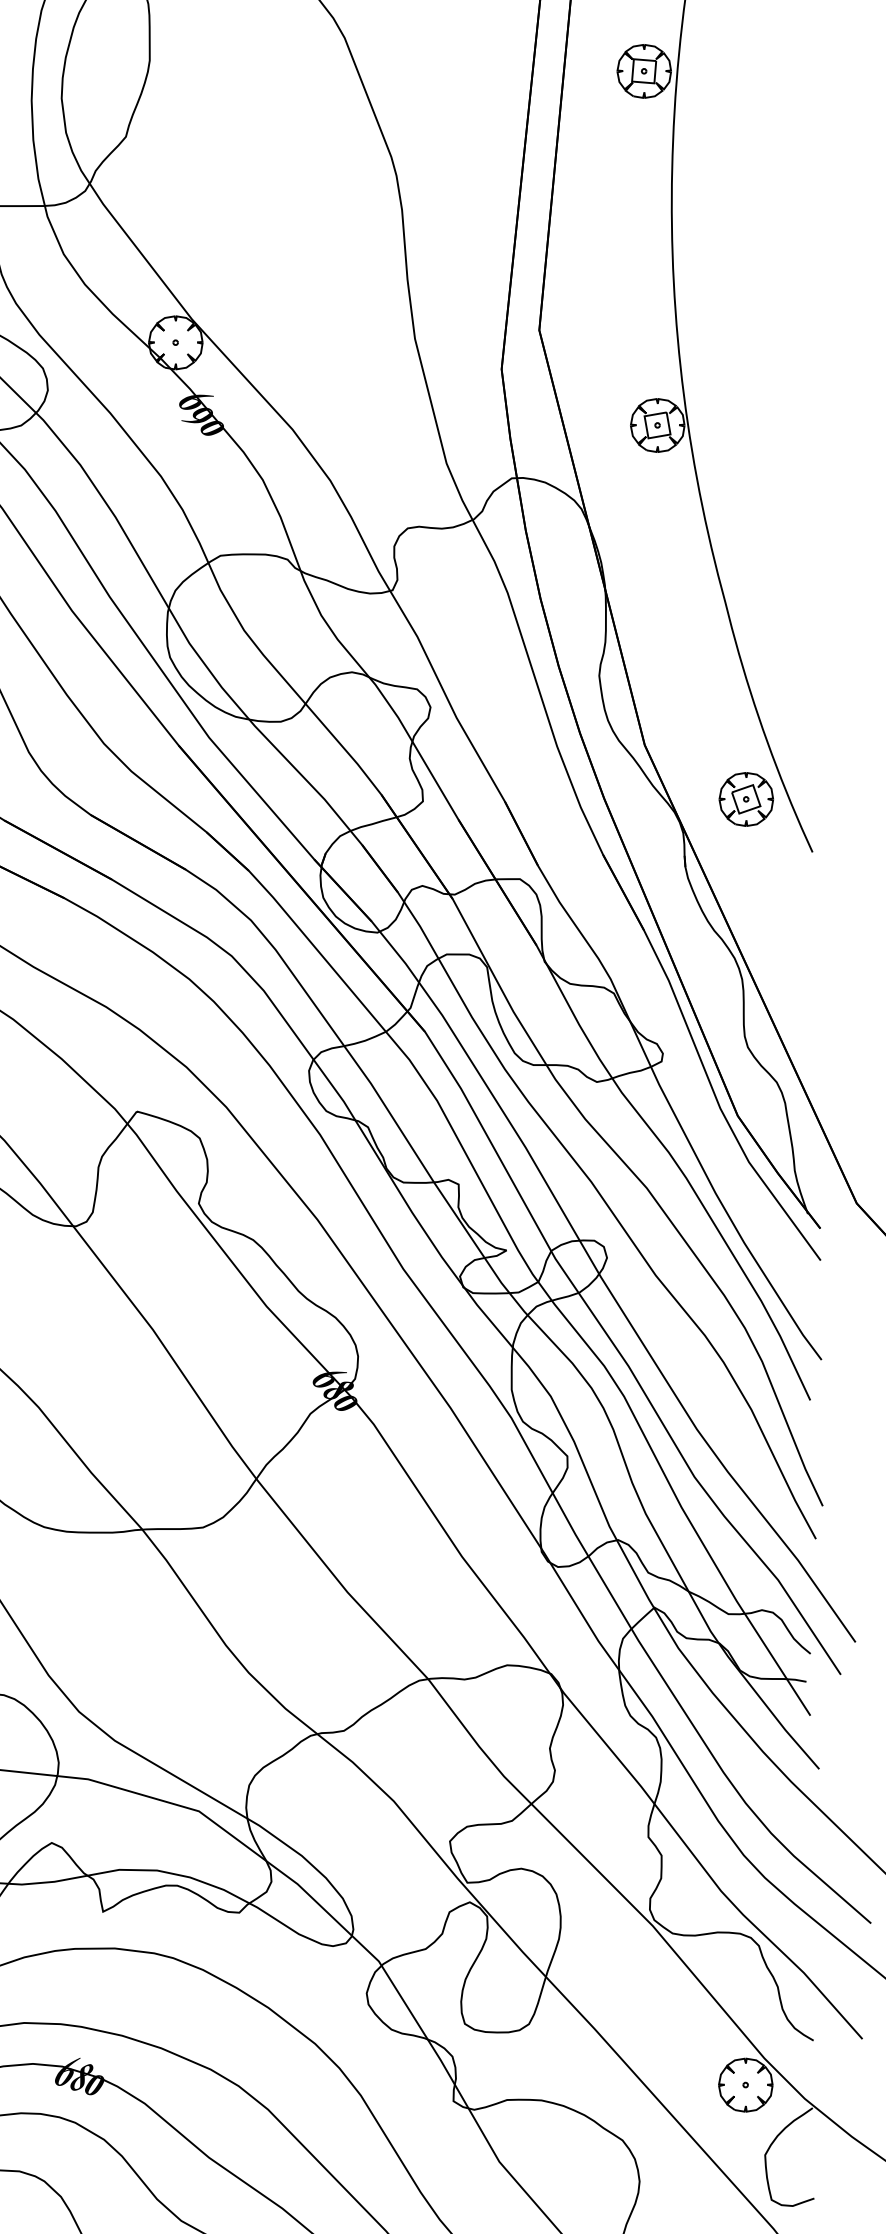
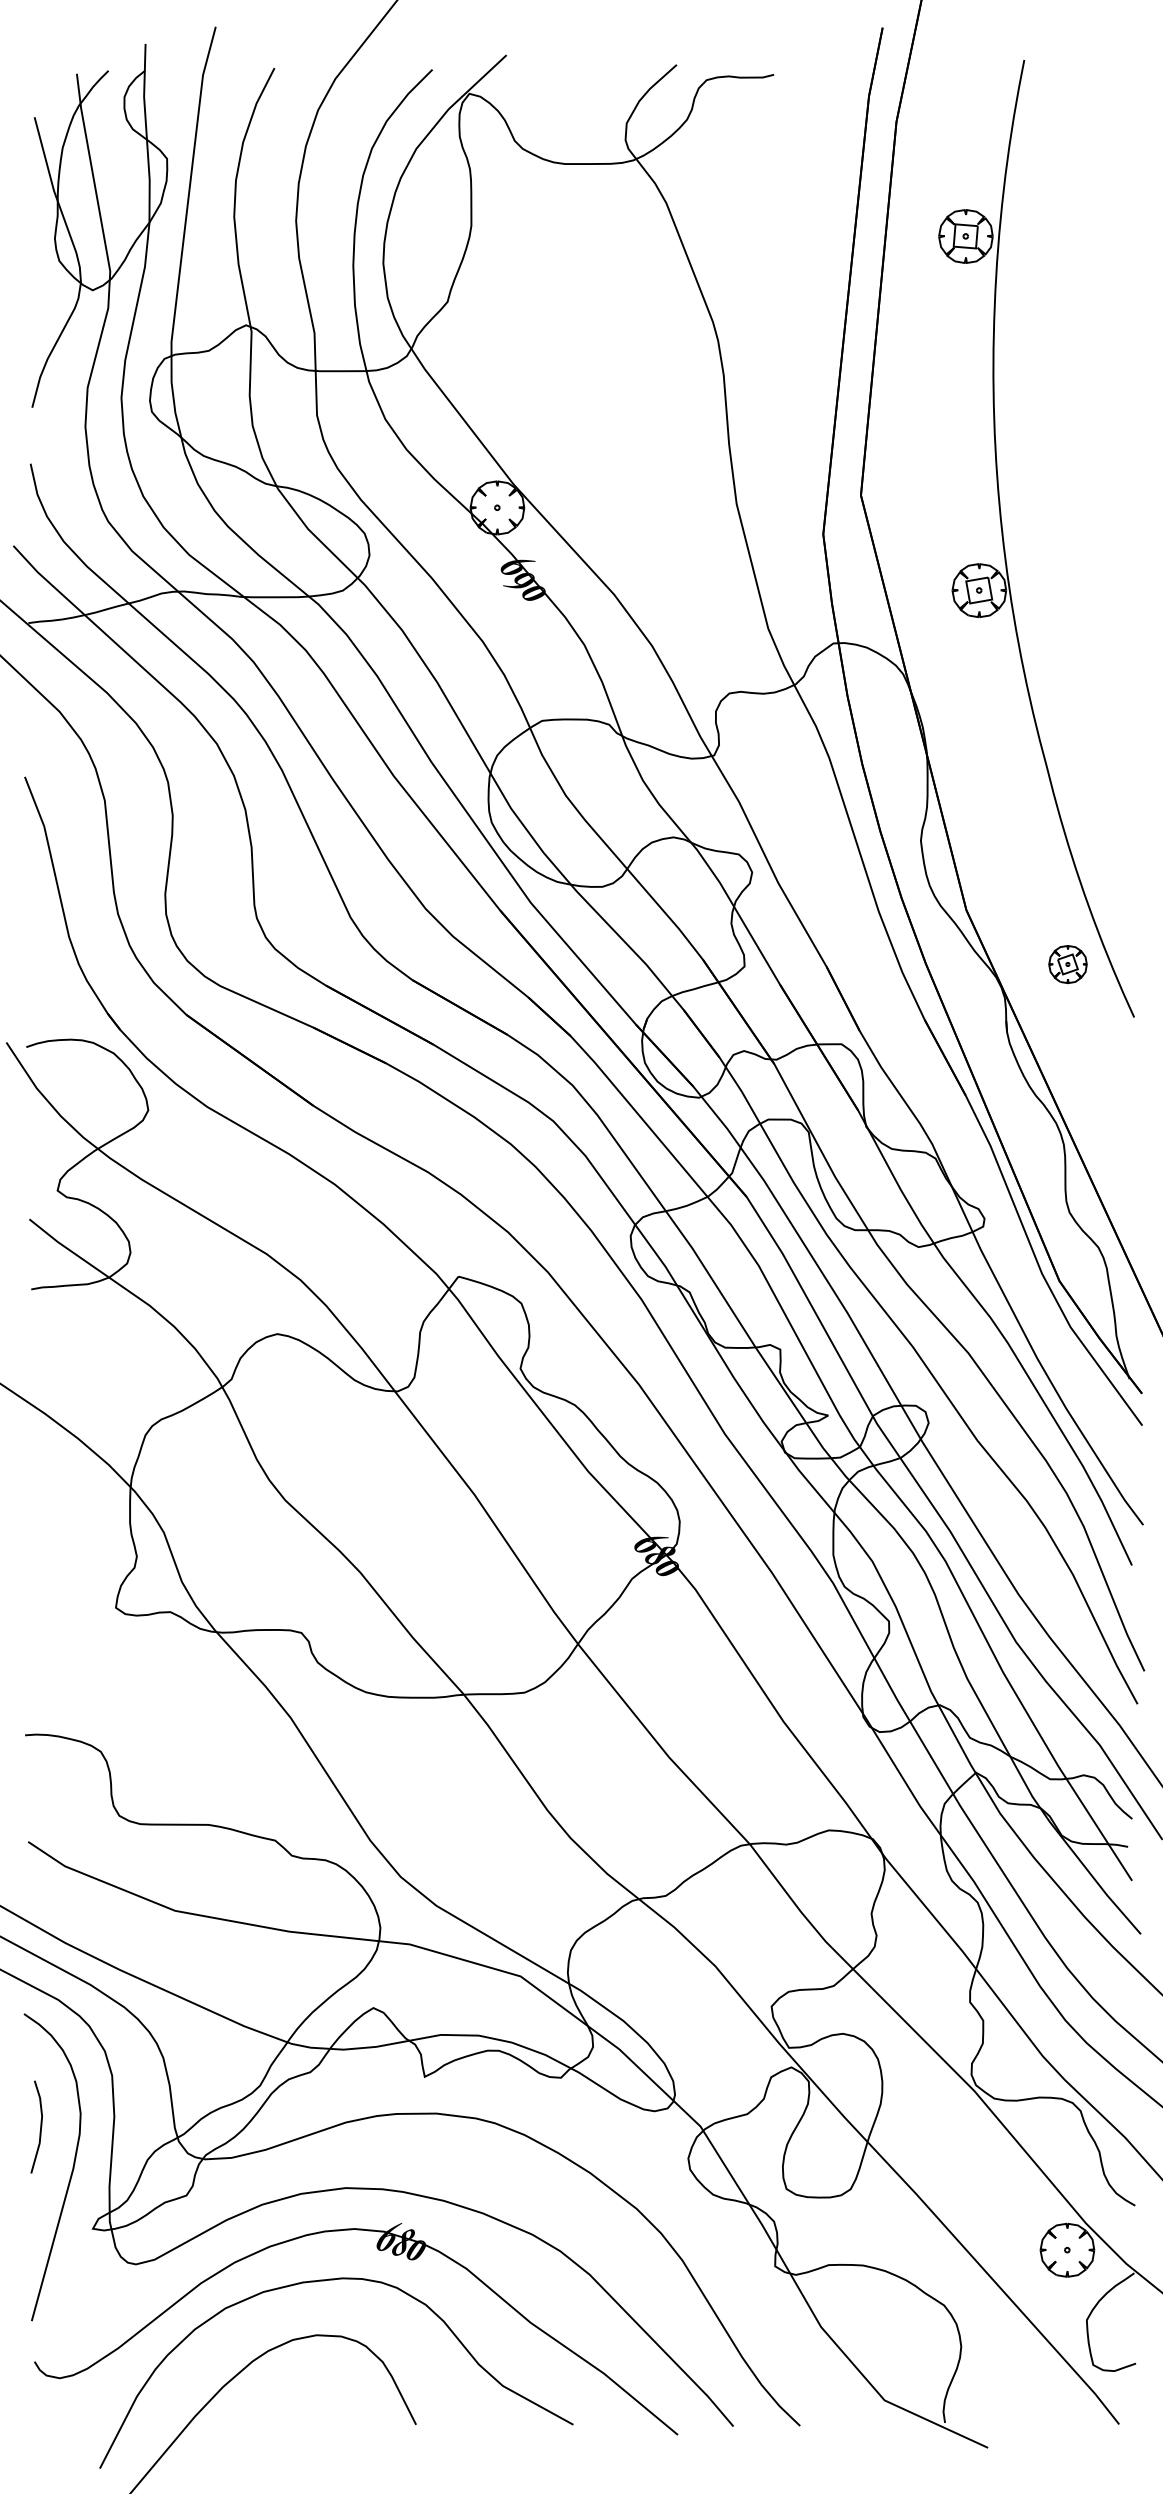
part: (745, 799) -> (1067, 964), size x0.7

